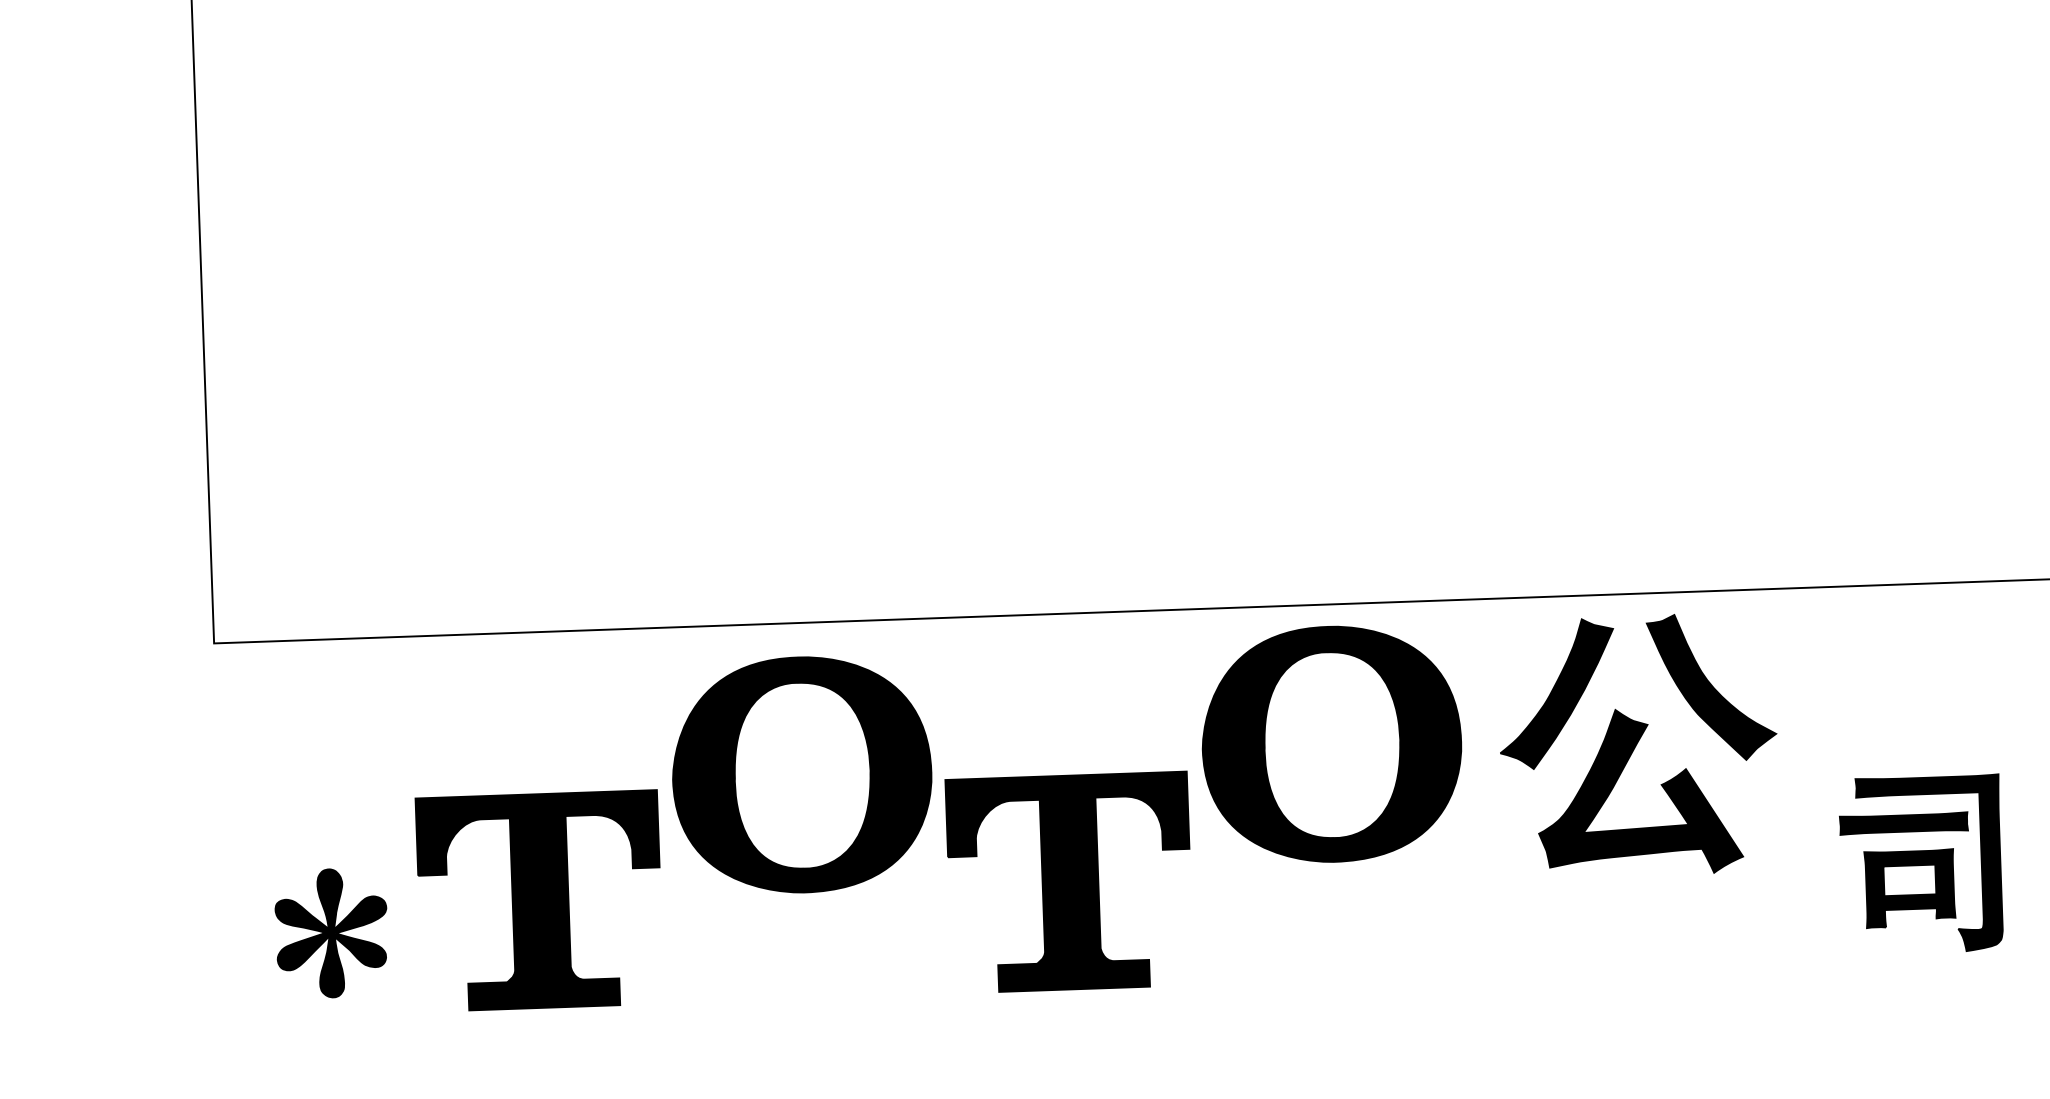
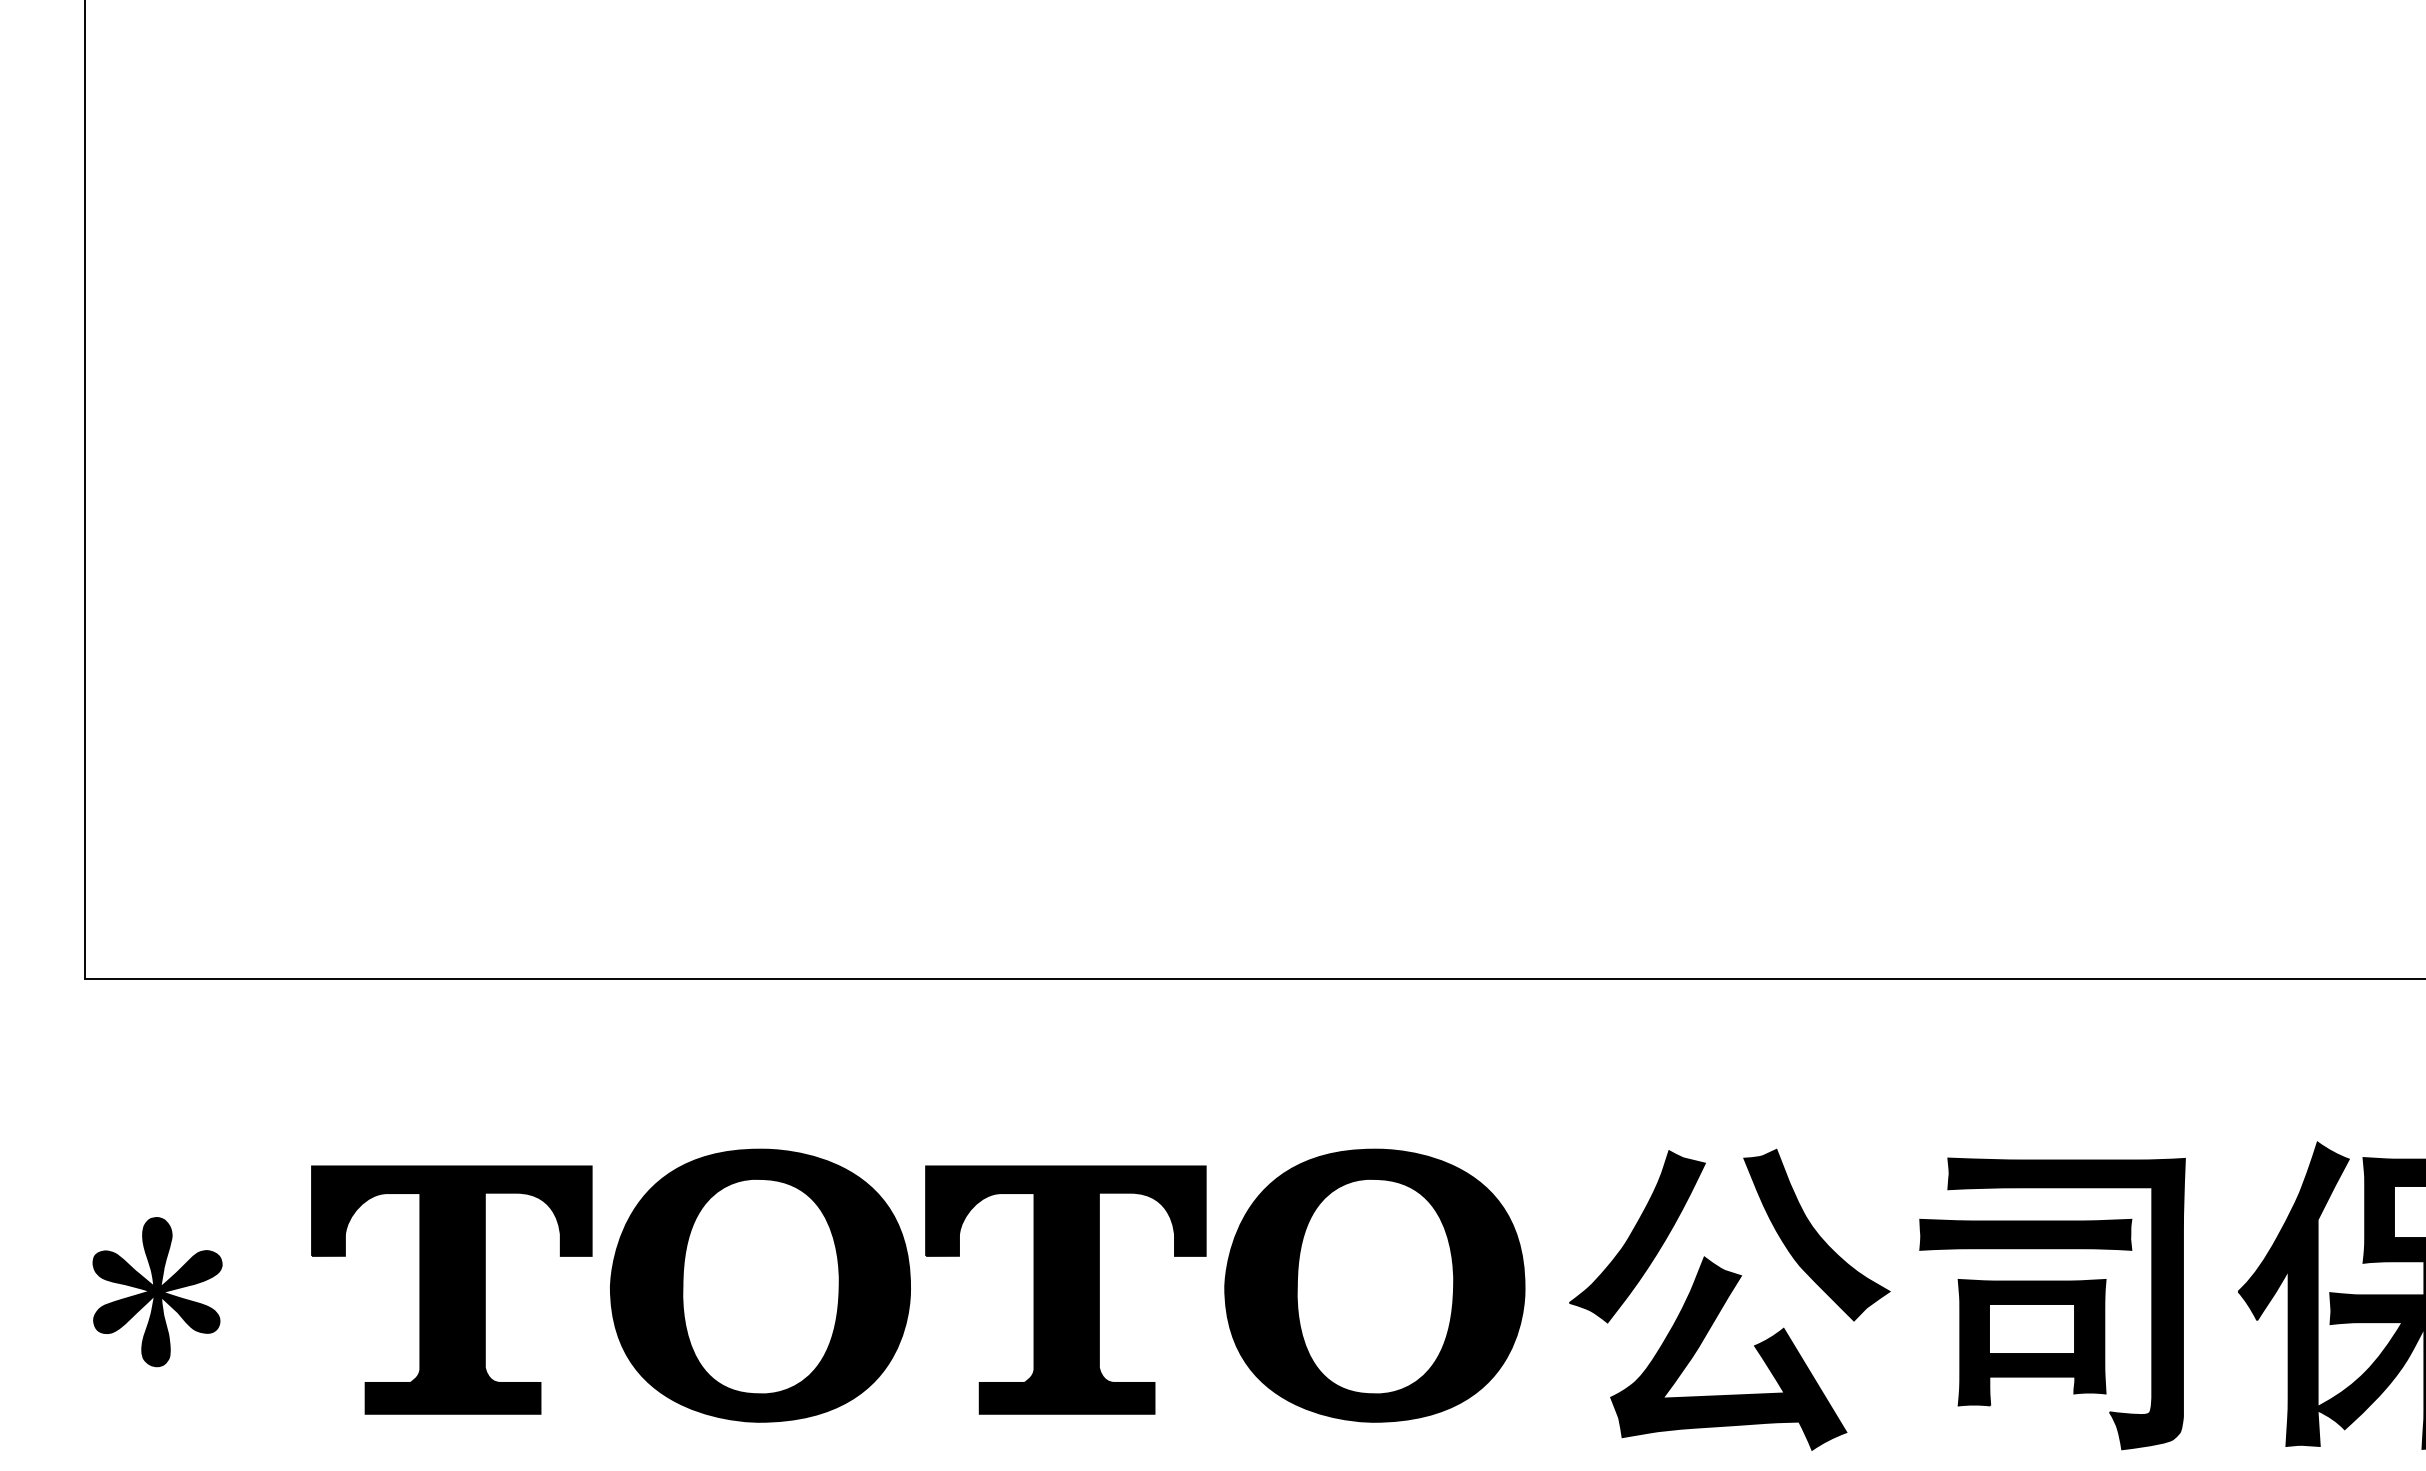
part: (1331, 744) -> (1374, 1285), moved
part: (1638, 745) -> (1729, 1299), moved
part: (802, 774) -> (760, 1285), moved
part: (1921, 864) -> (2052, 1303), size x1.43
part: (331, 933) -> (157, 1292), moved

